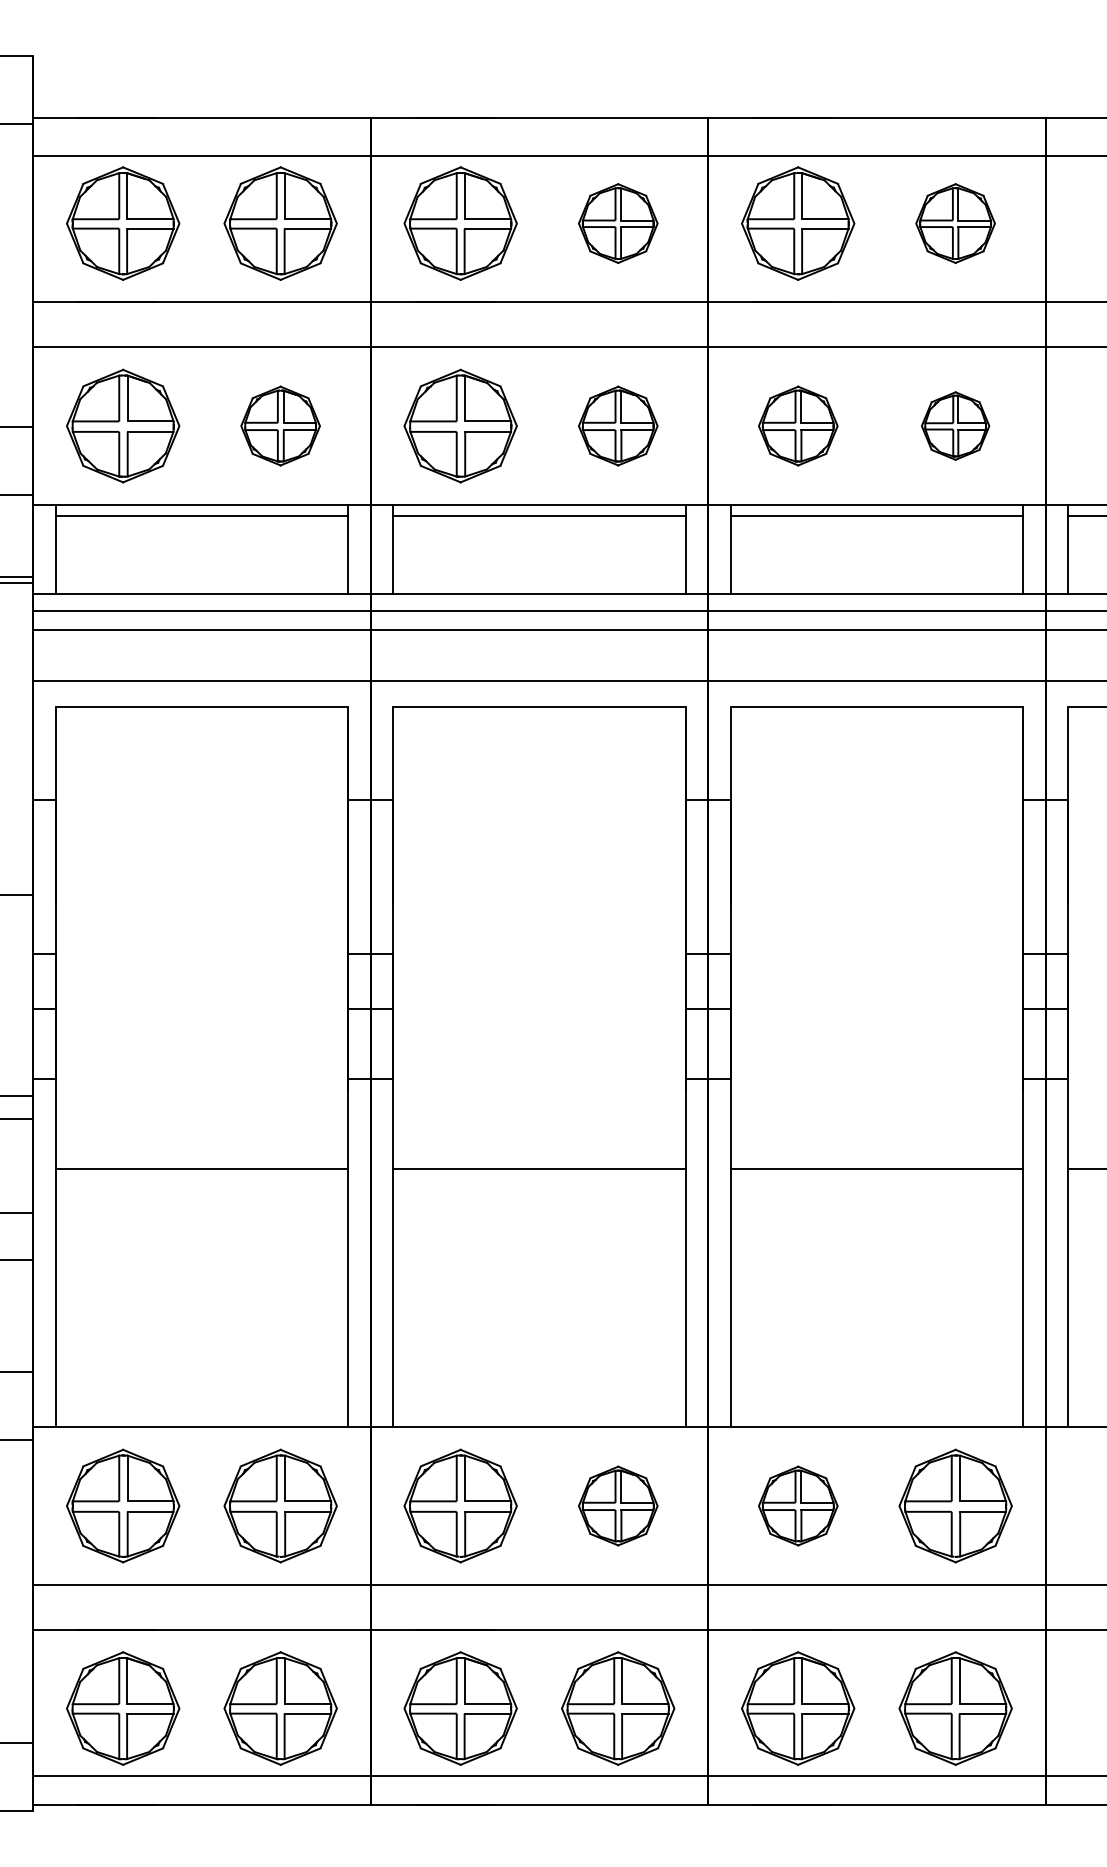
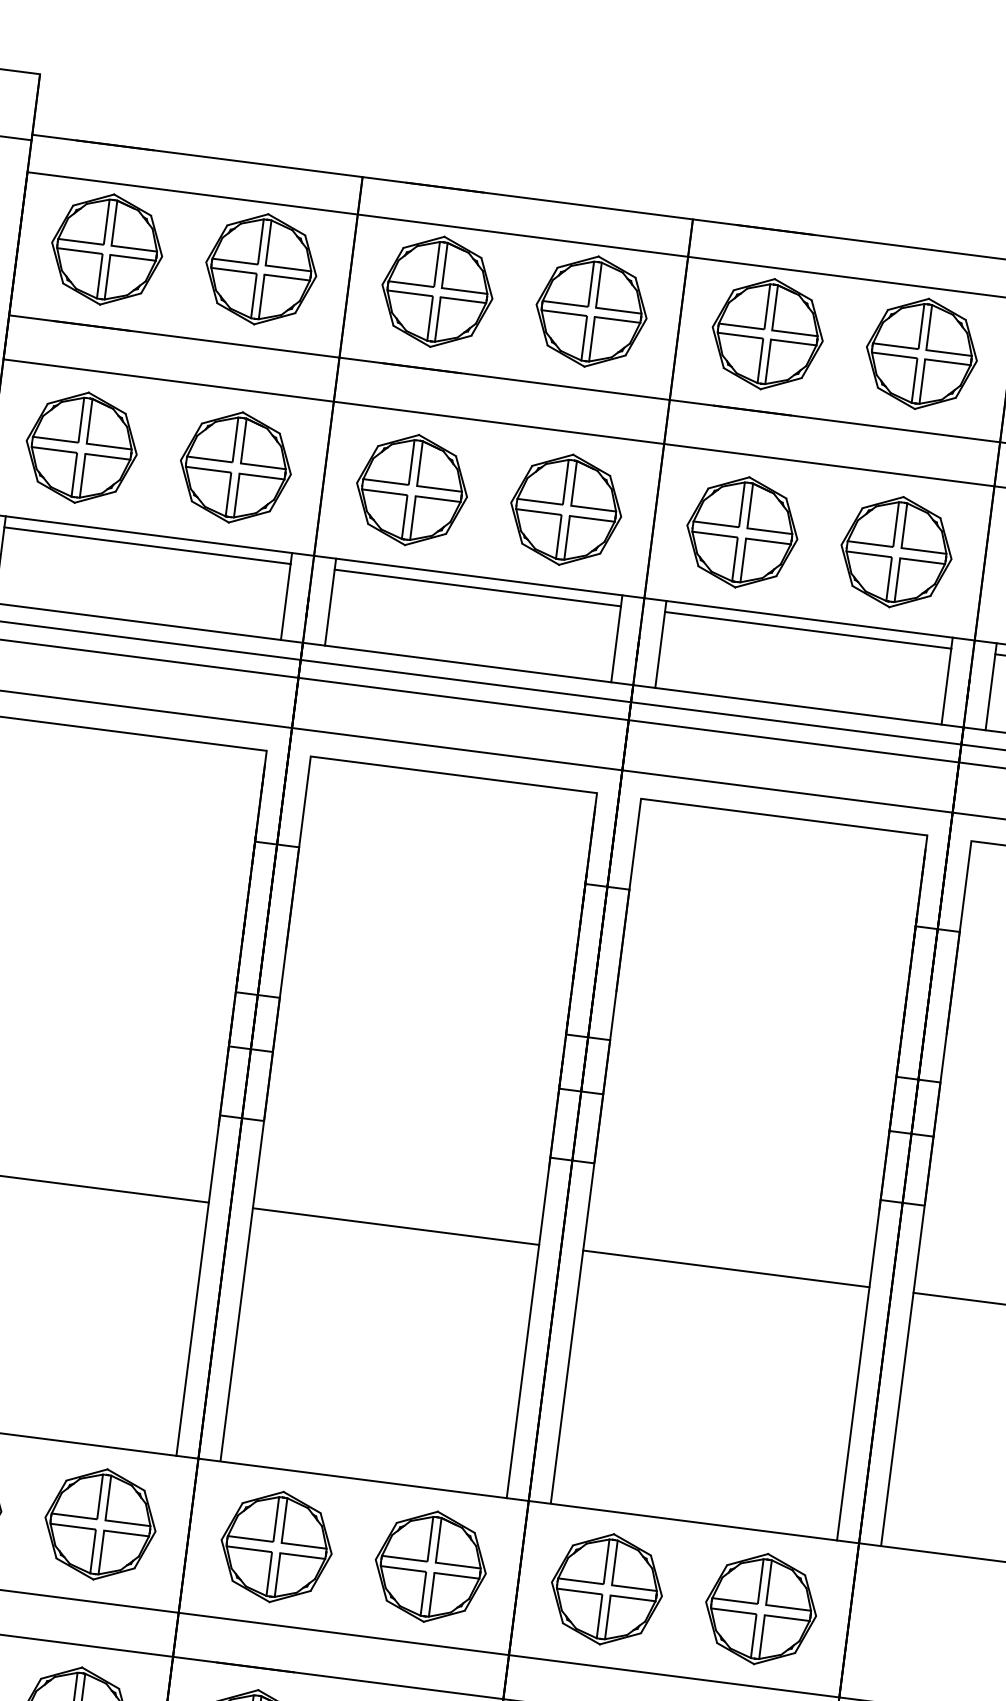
part: (618, 223) -> (591, 311), size x1.43
part: (955, 223) -> (921, 353), size x1.43
part: (280, 425) -> (235, 466), size x1.43
part: (618, 425) -> (566, 509), size x1.43
part: (798, 425) -> (742, 531), size x1.43
part: (955, 425) -> (896, 551), size x1.67
part: (618, 1505) -> (431, 1566), size x1.43
part: (798, 1505) -> (607, 1588), size x1.43

